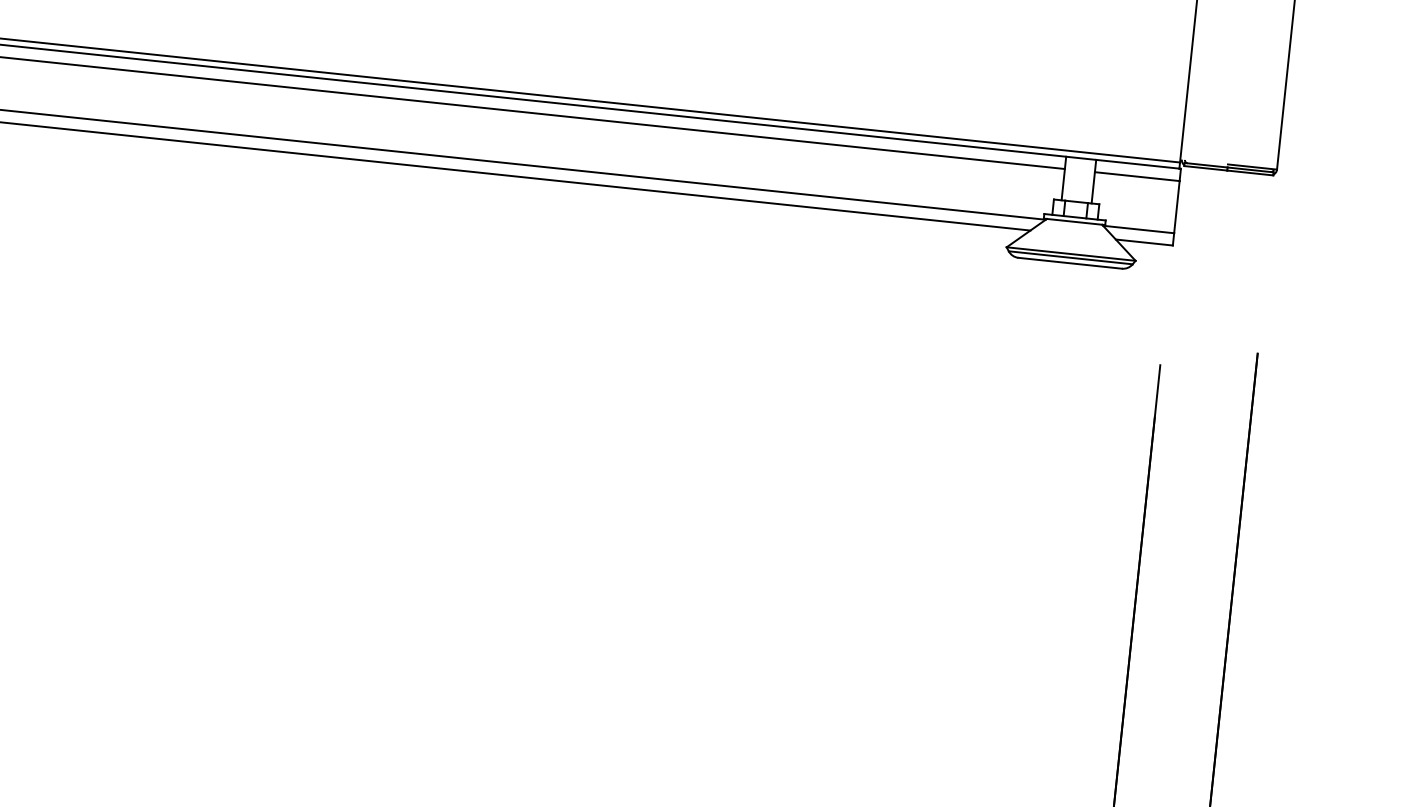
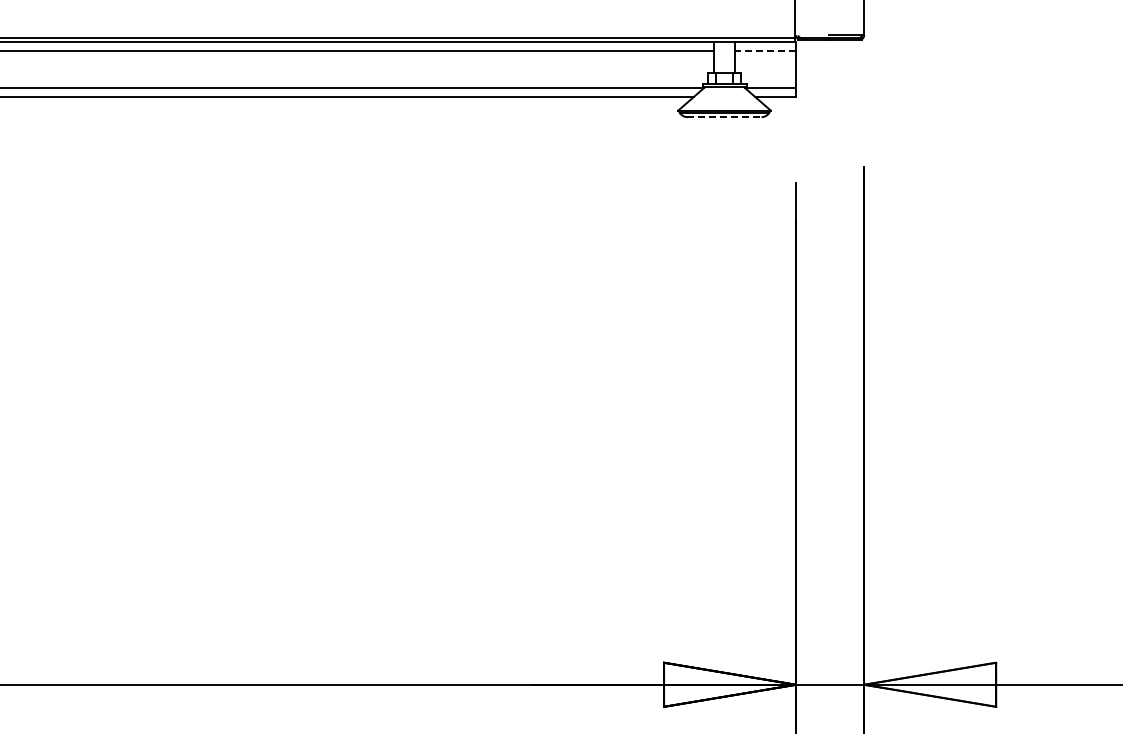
line: (1137, 176) -> (765, 50), solid -> dashed
line: (1071, 263) -> (725, 117), solid -> dashed

